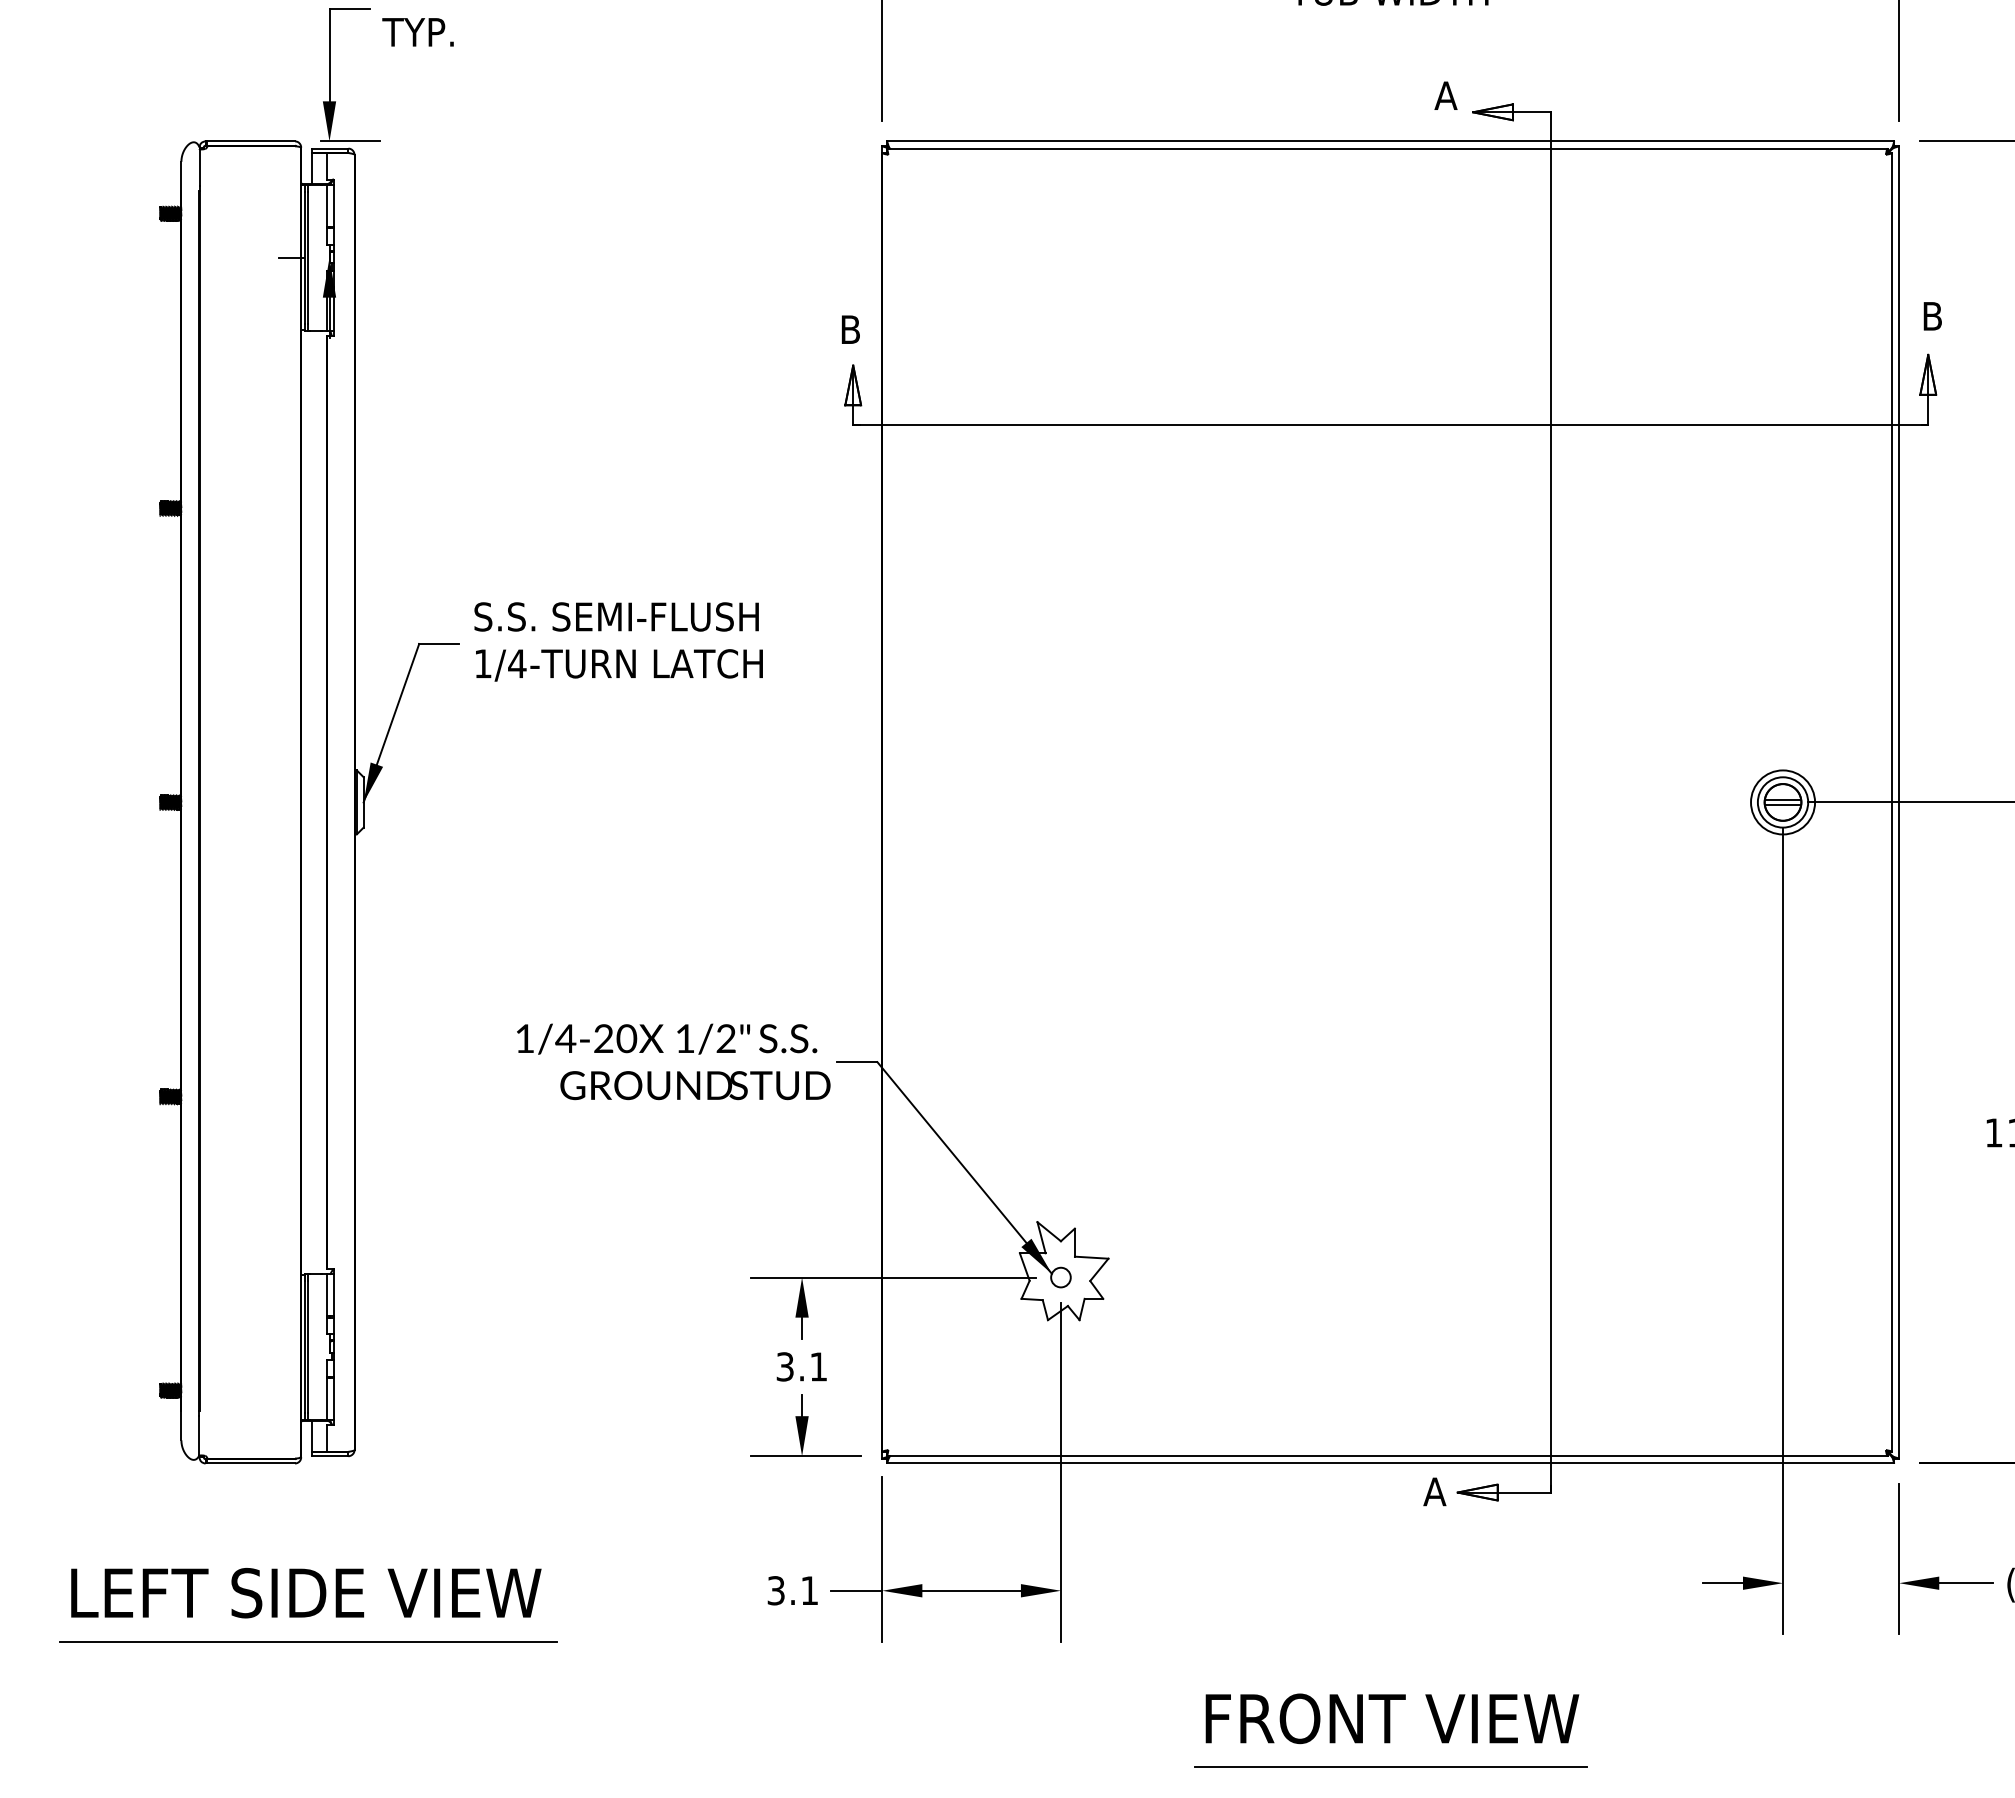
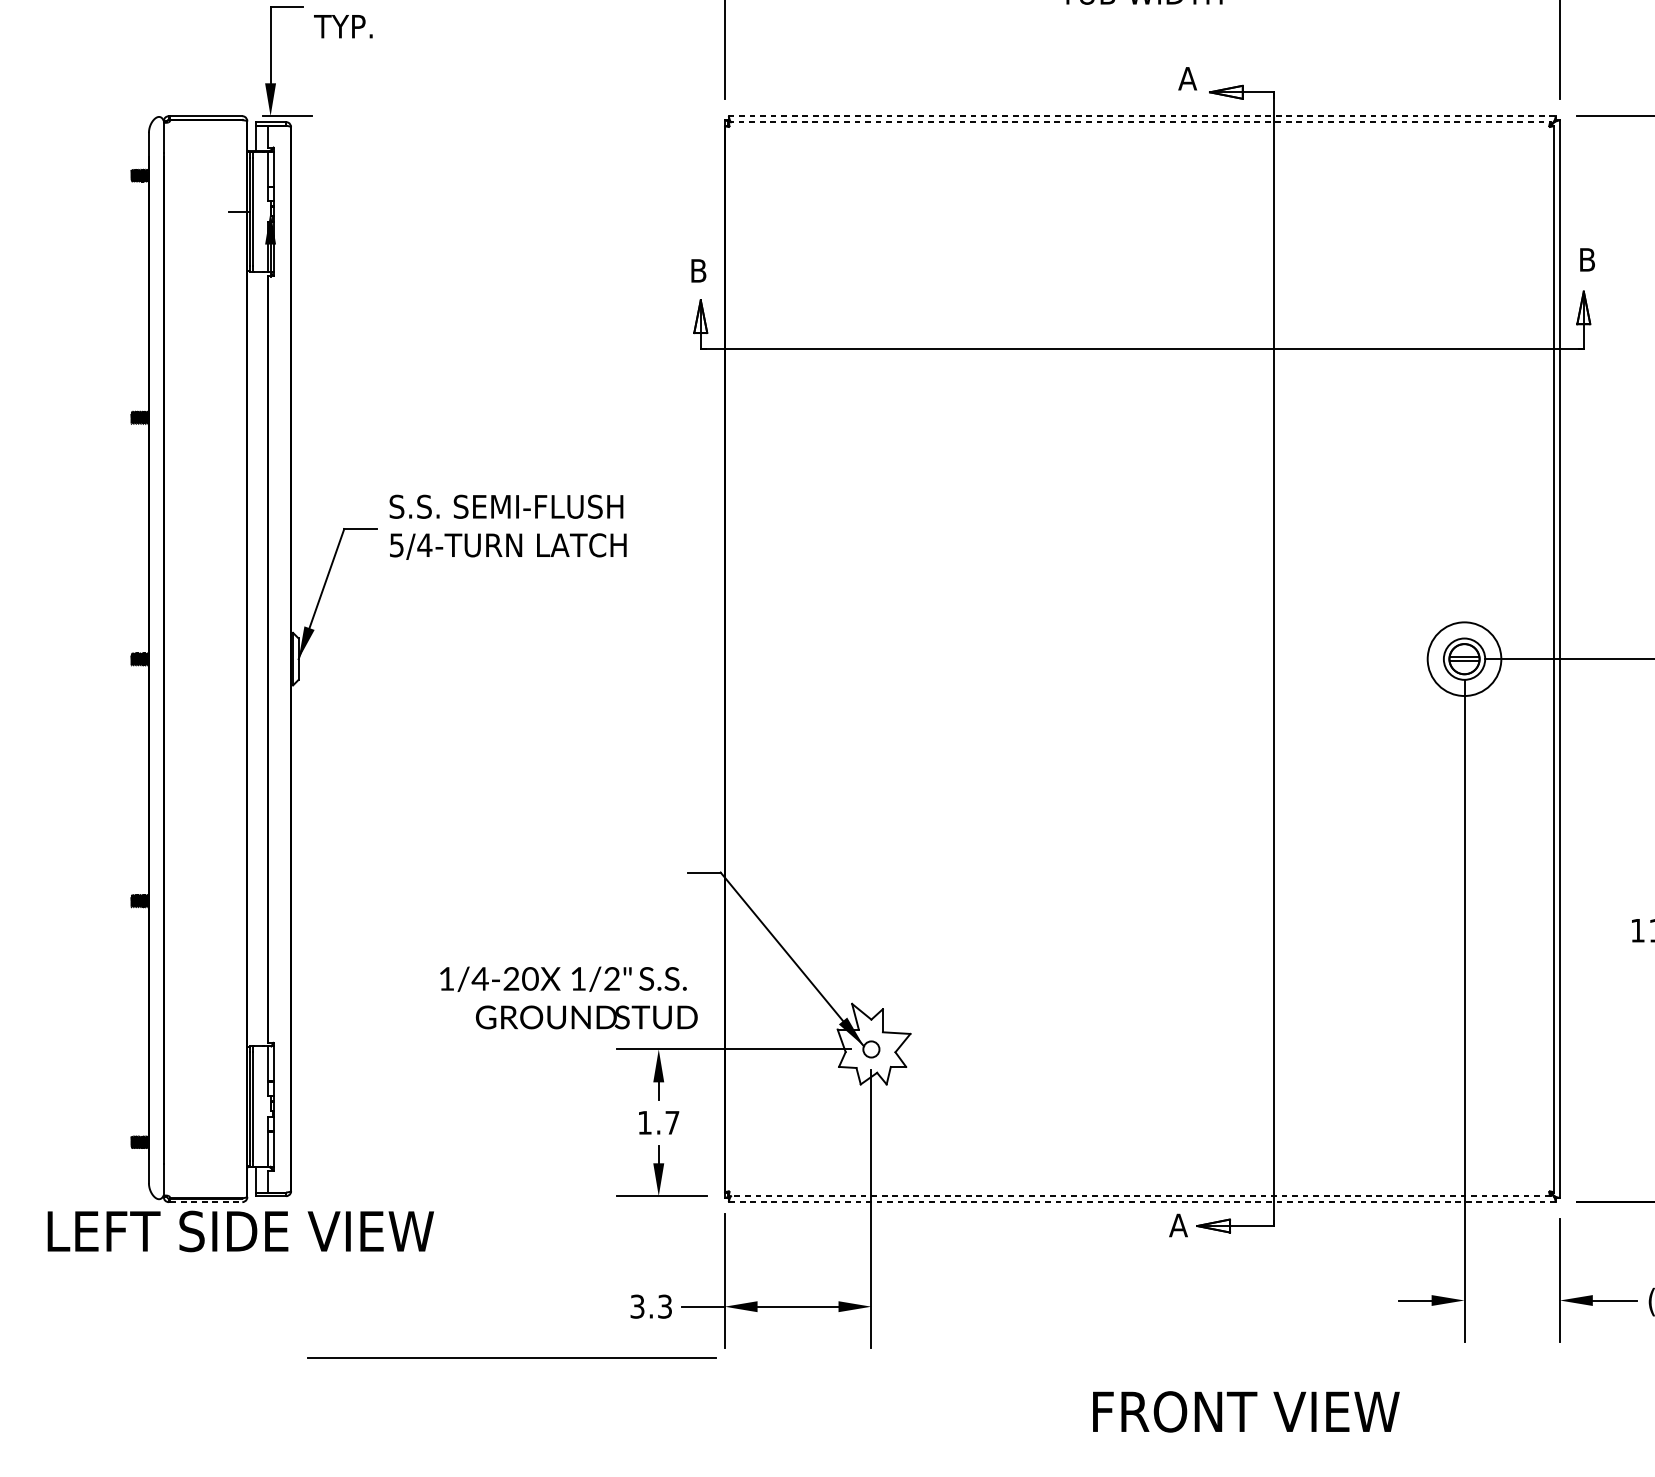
line: (1390, 141) -> (1142, 116), solid -> dashed
line: (1387, 148) -> (1139, 122), solid -> dashed
text: (482, 663) -> (396, 545), 1/4-TURN -> 5/4-TURN
circle: (1783, 802) -> (1464, 659), size x1.4
text: (673, 1061) -> (568, 997), moved
text: (801, 1366) -> (658, 1122), 3.1 -> 1.7
line: (1387, 1456) -> (1139, 1196), solid -> dashed
line: (251, 1463) -> (206, 1202), solid -> dashed
line: (1390, 1463) -> (1142, 1202), solid -> dashed
text: (809, 1590) -> (664, 1306), 3.1 -> 3.3
text: (306, 1593) -> (241, 1231), moved
line: (308, 1641) -> (512, 1357), moved
text: (1392, 1718) -> (1246, 1411), moved
line: (1390, 1767) -> (1142, 1451), removed

